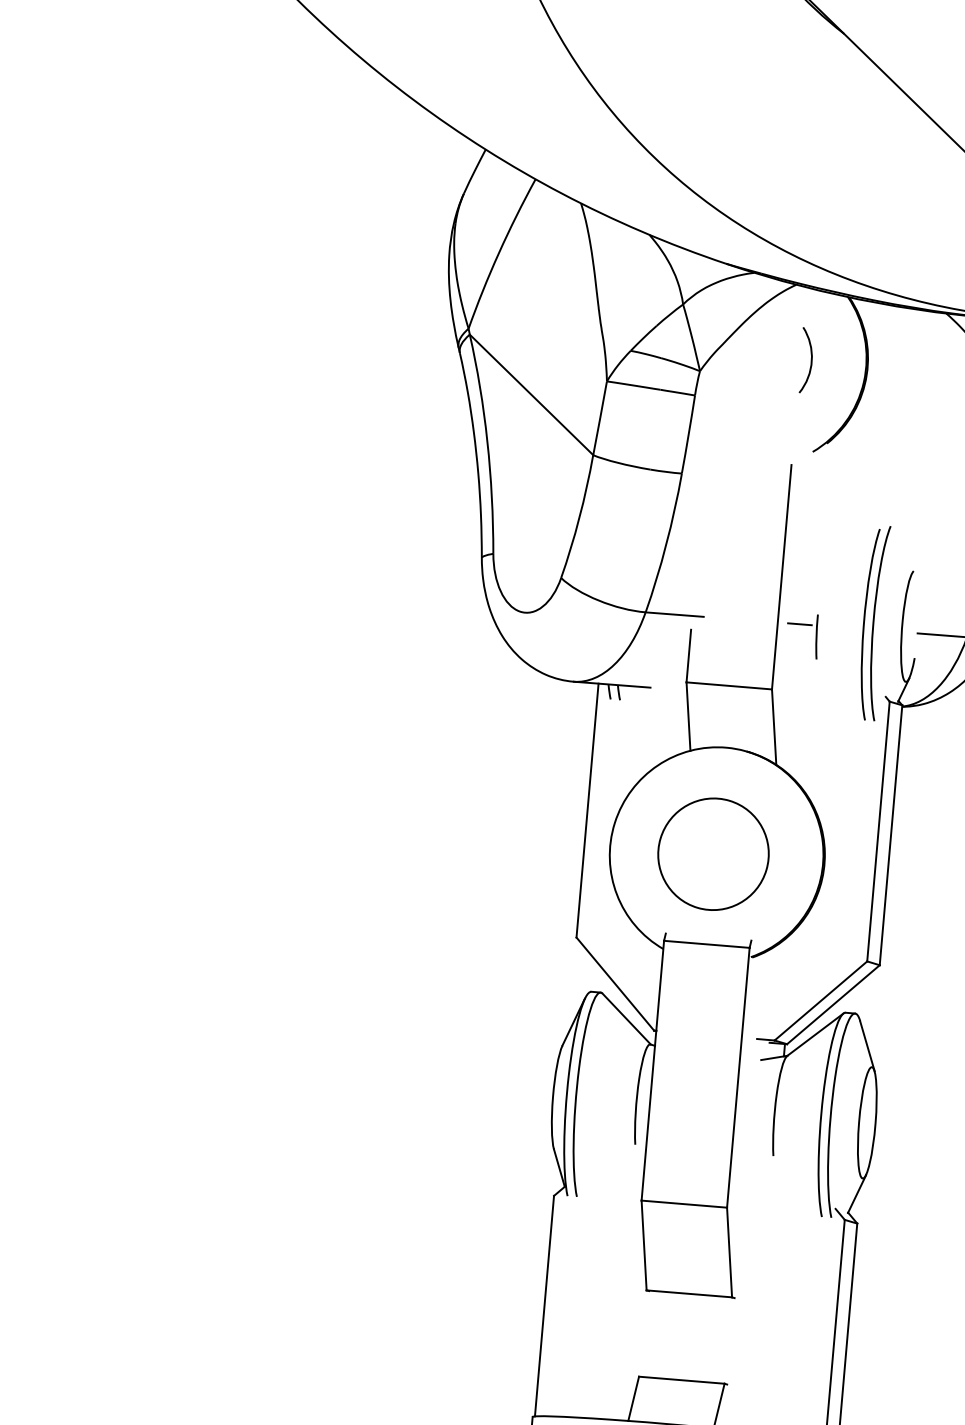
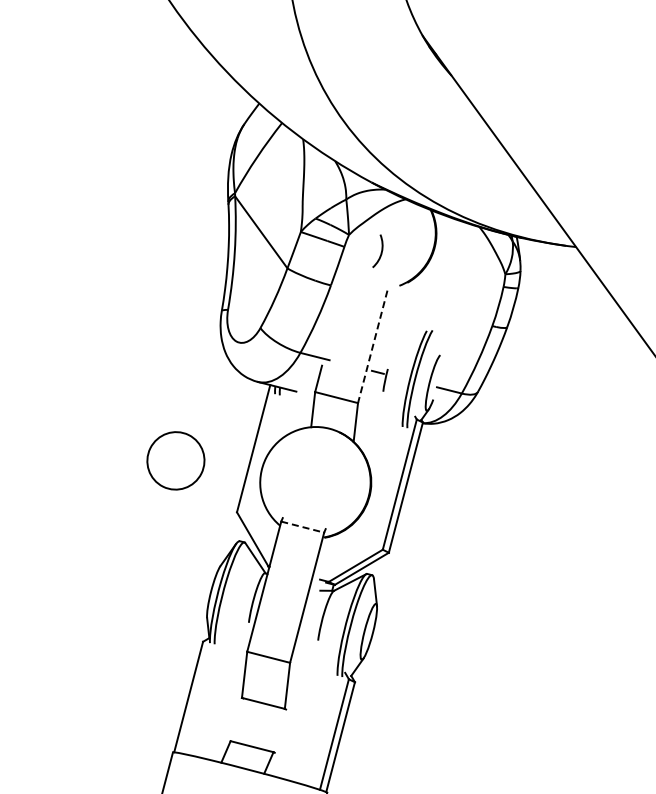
curve: (809, 361) -> (380, 252), moved
line: (781, 578) -> (372, 347), solid -> dashed
part: (712, 853) -> (175, 460), moved
line: (708, 944) -> (303, 527), solid -> dashed

